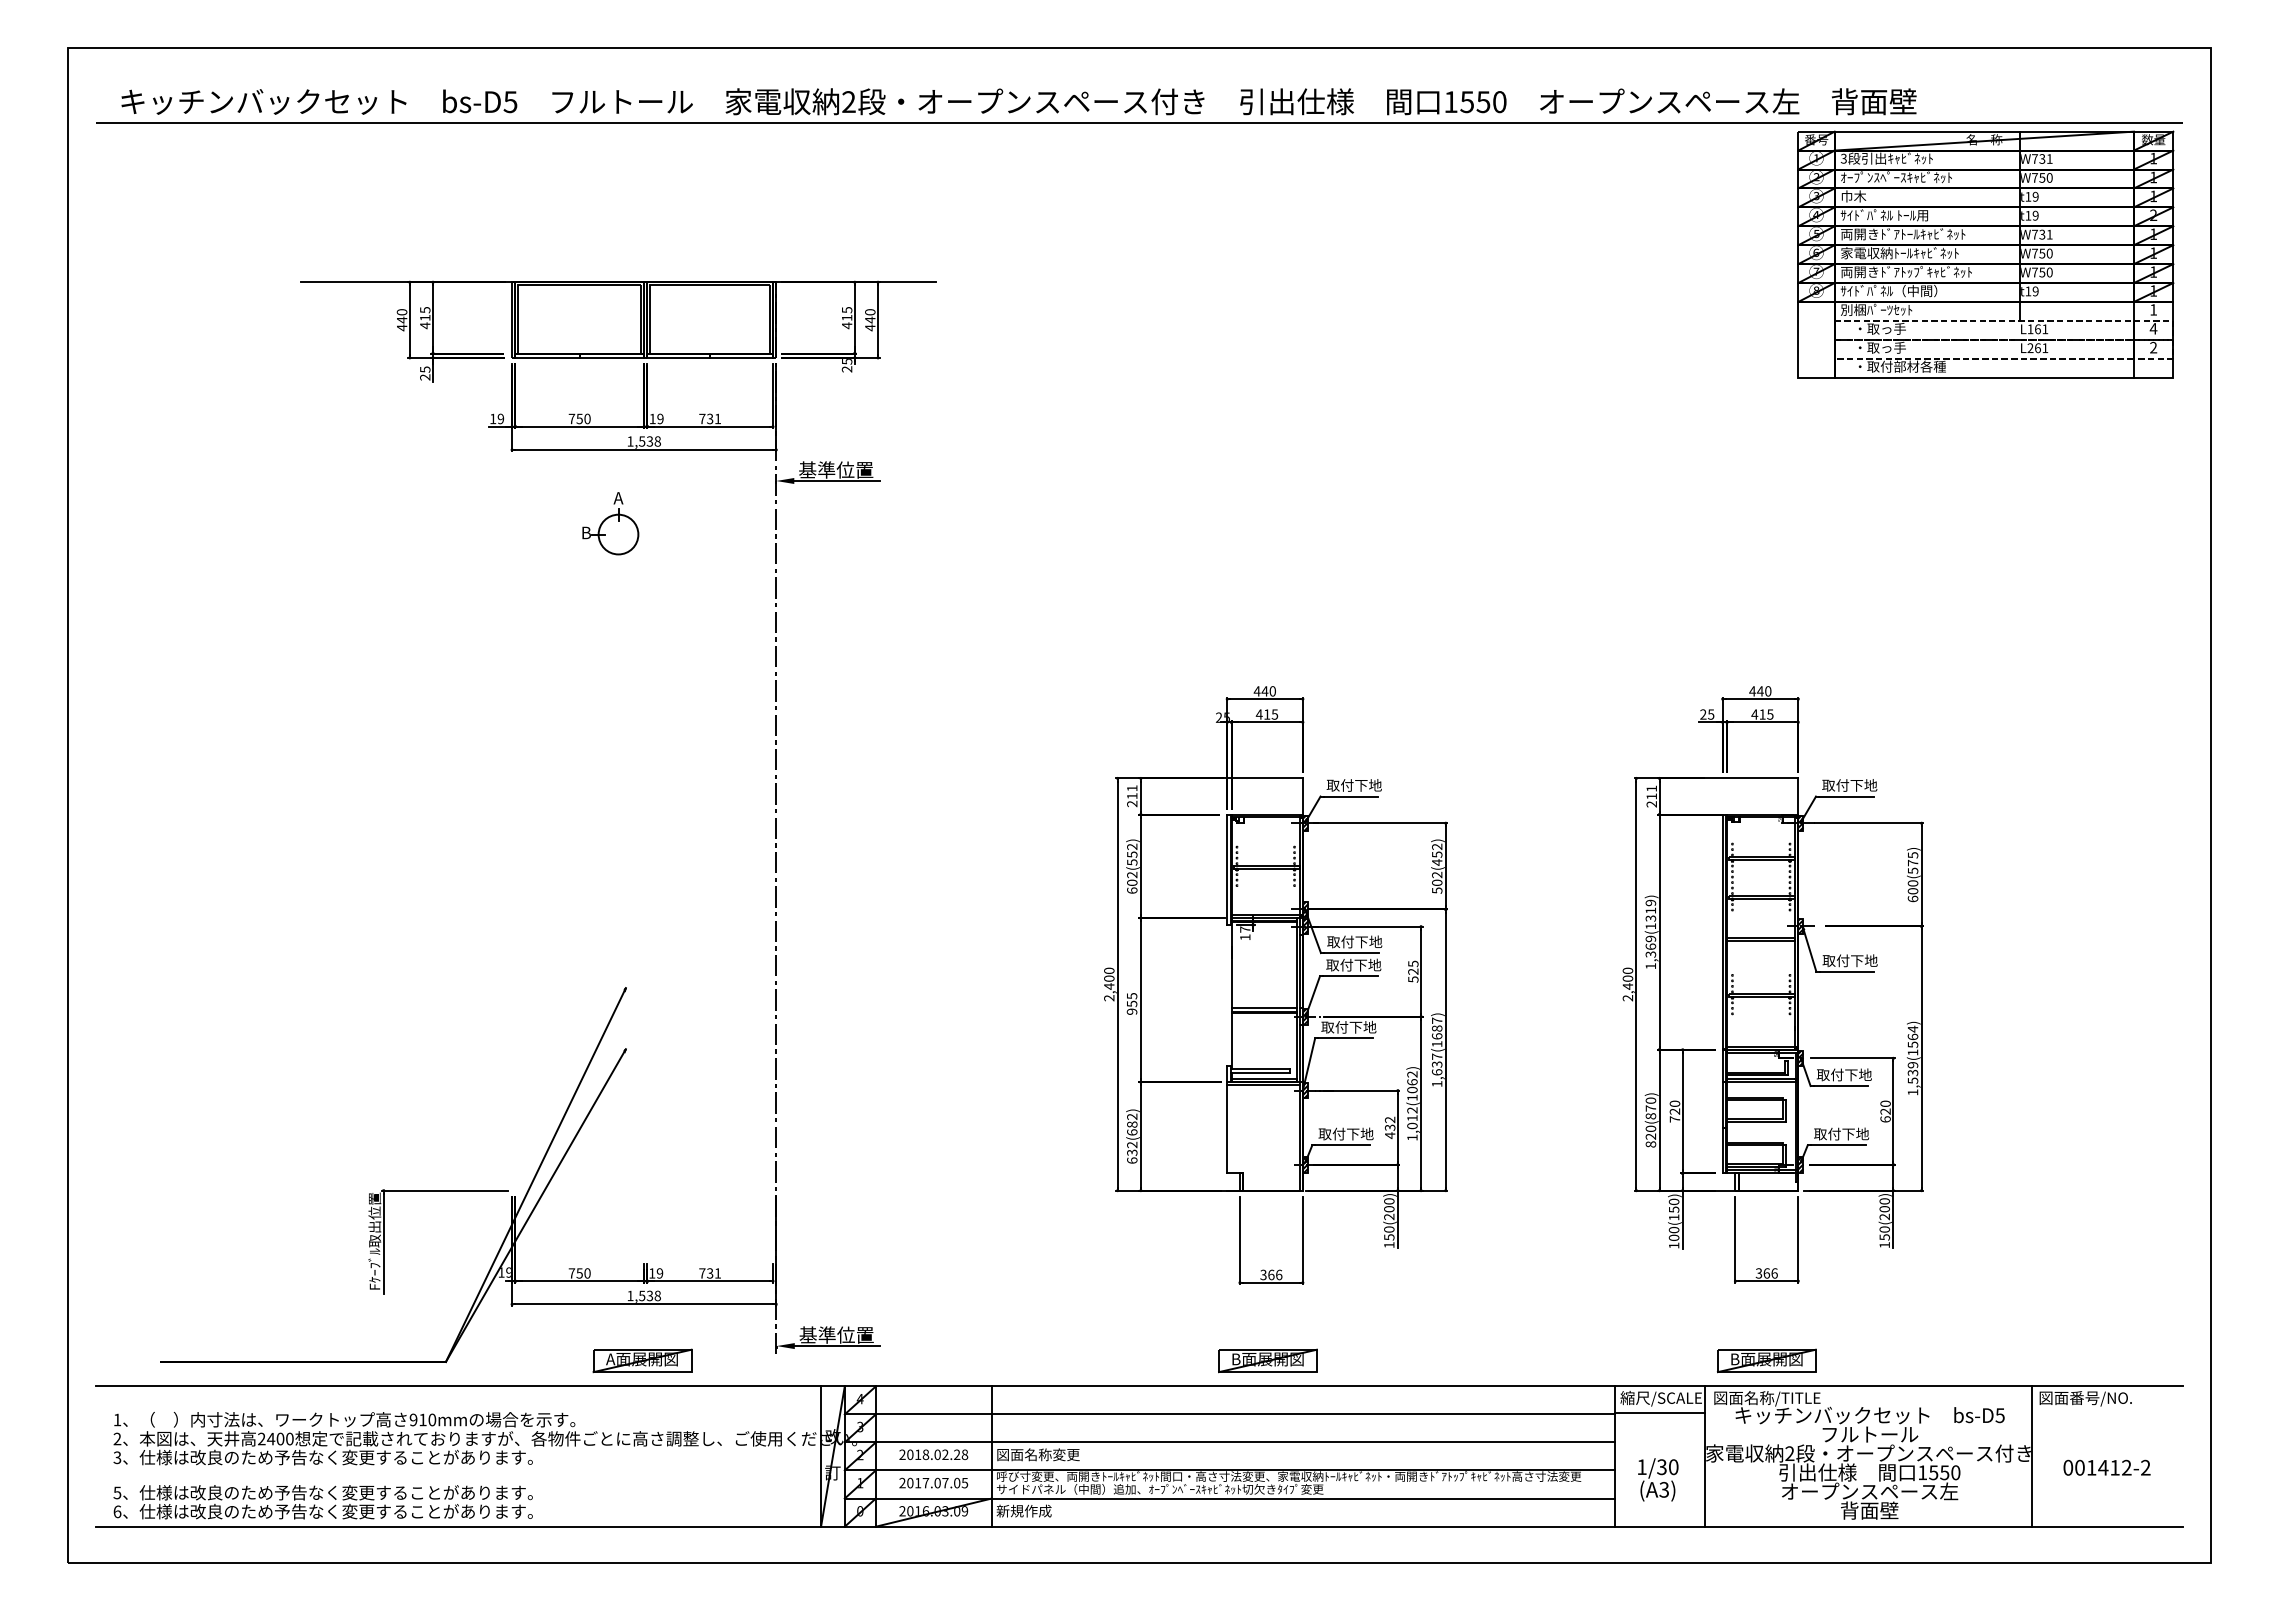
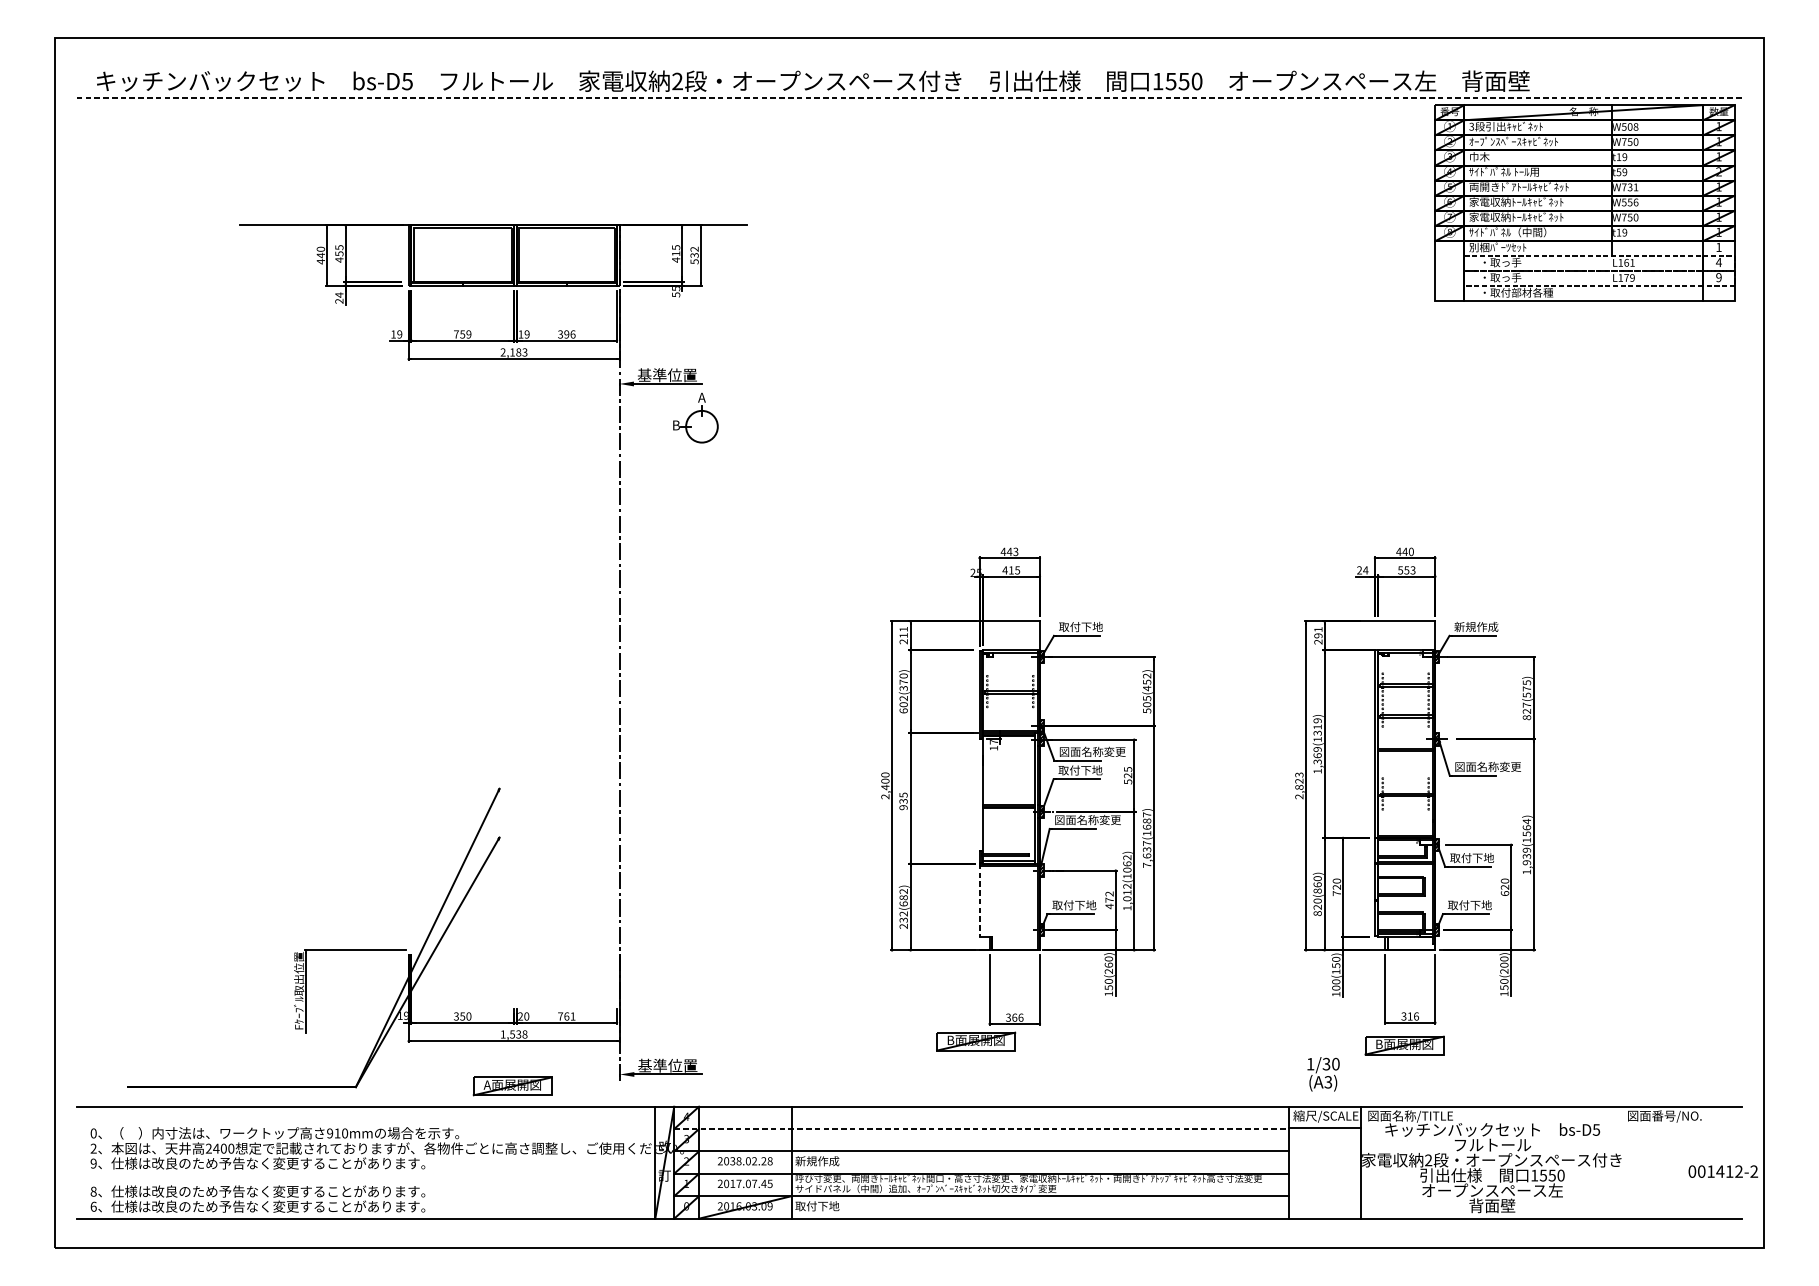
line: (1139, 123) -> (909, 98), solid -> dashed
text: (2042, 158) -> (1630, 126), W731 -> W508
text: (2028, 215) -> (1619, 172), t19 -> t59
text: (2042, 253) -> (1630, 202), W750 -> W556
text: (1906, 272) -> (1521, 217), 両開きﾄﾞｱﾄｯﾌﾟｷｬﾋﾞﾈｯﾄ -> 家電収納ﾄｰﾙｷｬﾋﾞﾈｯﾄ
text: (425, 317) -> (339, 253), 415 -> 455
text: (870, 320) -> (694, 255), 440 -> 532
text: (2153, 347) -> (1718, 277), 2 -> 9
text: (2037, 348) -> (1626, 278), L261 -> L179
text: (425, 369) -> (339, 294), 25 -> 24
text: (846, 369) -> (675, 294), 25 -> 55
text: (710, 418) -> (567, 334), 731 -> 396
text: (587, 419) -> (468, 334), 750 -> 759
text: (643, 441) -> (513, 352), 1,538 -> 2,183
part: (610, 523) -> (695, 417), moved
text: (1272, 691) -> (1015, 552), 440 -> 443
text: (1710, 714) -> (1365, 570), 25 -> 24
text: (1762, 714) -> (1406, 570), 415 -> 553
text: (1849, 785) -> (1476, 627), 取付下地 -> 新規作成
text: (1651, 796) -> (1318, 635), 211 -> 291
text: (1132, 854) -> (903, 682), 602(552) -> 602(370)
text: (1437, 874) -> (1147, 698), 502(452) -> 505(452)
text: (1912, 891) -> (1526, 711), 600(575) -> 827(575)
text: (1368, 941) -> (1092, 751), 取付下地 -> 図面名称変更
text: (1863, 960) -> (1487, 766), 取付下地 -> 図面名称変更
text: (1627, 978) -> (1299, 781), 2,400 -> 2,823
text: (1131, 1003) -> (903, 801), 955 -> 935
text: (1362, 1026) -> (1087, 819), 取付下地 -> 図面名称変更
text: (1912, 1080) -> (1526, 862), 1,539(1564) -> 1,939(1564)
text: (1437, 1083) -> (1147, 864), 1,637(1687) -> 7,637(1687)
text: (1650, 1108) -> (1317, 884), 820(870) -> 820(860)
line: (1227, 1127) -> (979, 900), solid -> dashed
text: (1389, 1127) -> (1109, 900), 432 -> 472
text: (1132, 1160) -> (903, 926), 632(682) -> 232(682)
text: (1389, 1209) -> (1109, 965), 150(200) -> 150(260)
text: (571, 1273) -> (456, 1016), 750 -> 350
text: (656, 1273) -> (523, 1016), 19 -> 20
text: (710, 1273) -> (567, 1016), 731 -> 761
text: (1766, 1273) -> (1409, 1016), 366 -> 316
part: (1267, 1360) -> (975, 1041), moved
part: (1766, 1360) -> (1404, 1045), moved
line: (1230, 1414) -> (982, 1129), solid -> dashed
text: (117, 1419) -> (93, 1133), 1 -> 0
text: (917, 1454) -> (732, 1161), 2018.02.28 -> 2038.02.28
text: (1037, 1454) -> (828, 1161), 図面名称変更 -> 新規作成
line: (2031, 1456) -> (1621, 1162), removed
text: (117, 1457) -> (93, 1163), 3 -> 9
text: (2106, 1467) -> (1722, 1171), moved
text: (1658, 1479) -> (1323, 1074), moved
text: (956, 1482) -> (763, 1183), 2017.07.05 -> 2017.07.45
text: (117, 1492) -> (93, 1191), 5 -> 8
text: (1023, 1510) -> (816, 1205), 新規作成 -> 取付下地

